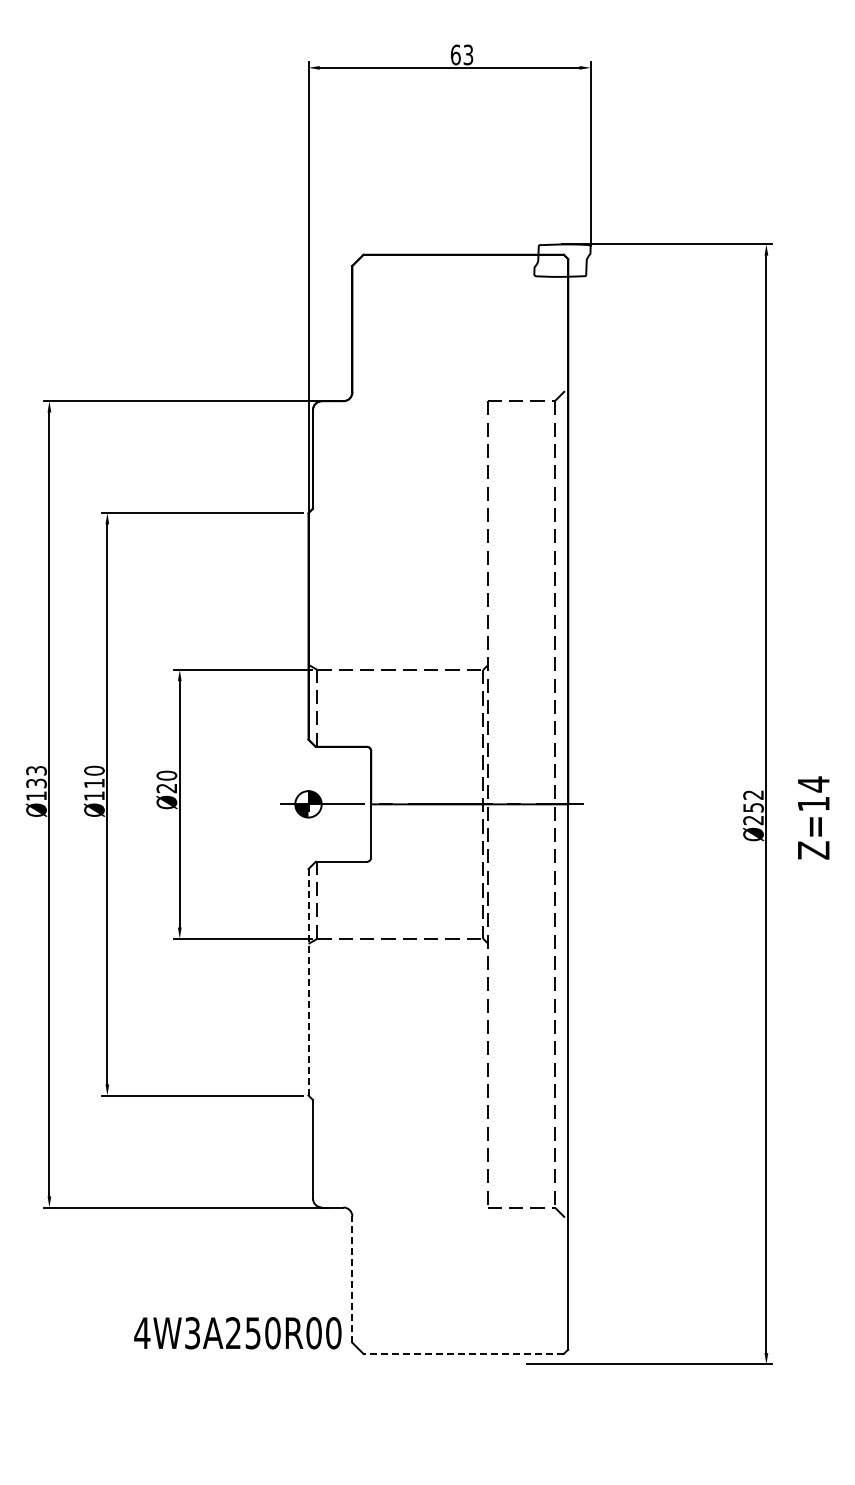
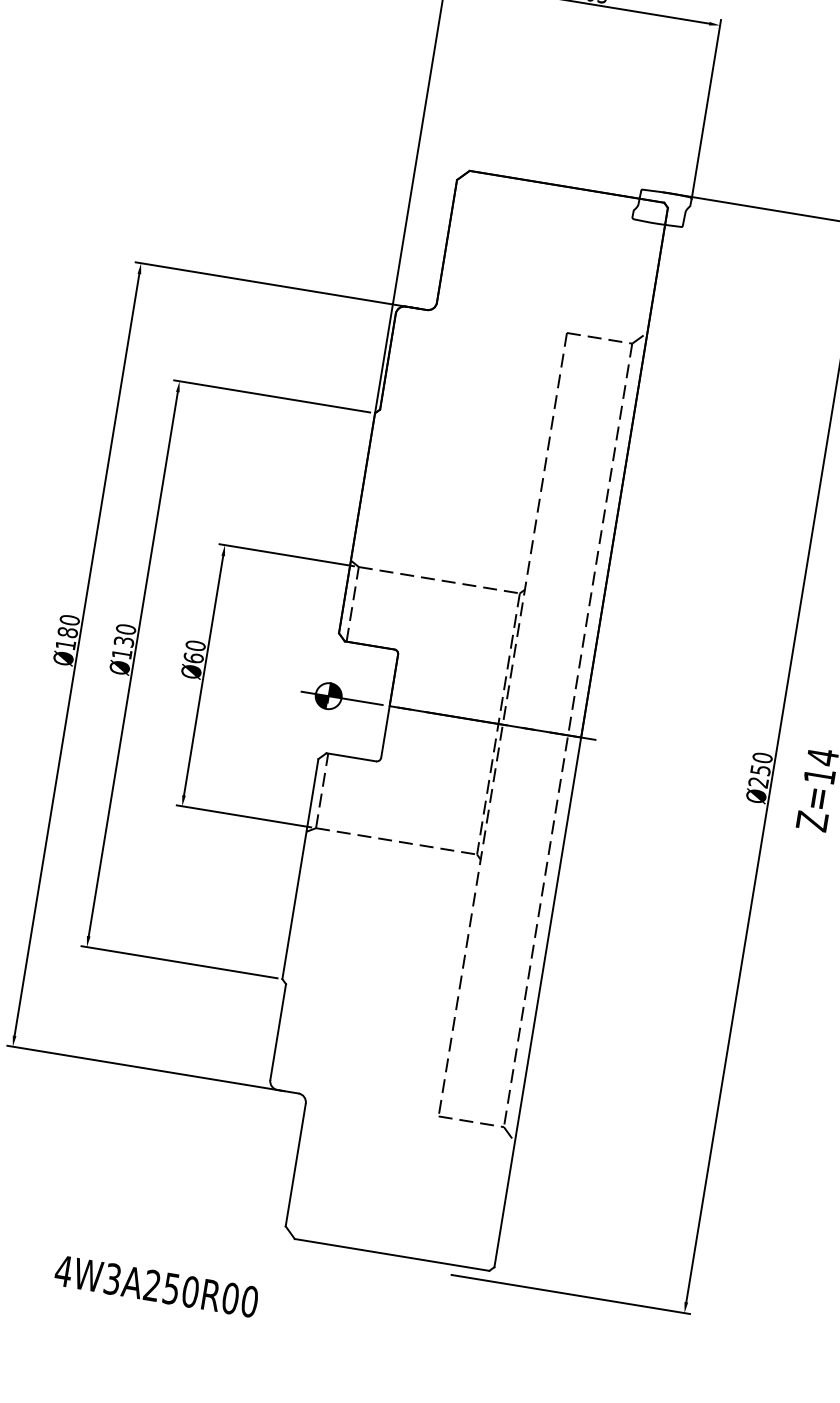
text: (36, 776) -> (68, 625), Ø133 -> Ø180
text: (94, 783) -> (124, 641), Ø110 -> Ø130
text: (166, 788) -> (193, 658), Ø20 -> Ø60
text: (753, 794) -> (762, 757), Ø252 -> Ø250
line: (308, 981) -> (300, 868), dashed -> solid
line: (352, 1279) -> (295, 1164), dashed -> solid
text: (237, 1333) -> (156, 1286), moved
line: (463, 1353) -> (391, 1254), dashed -> solid

